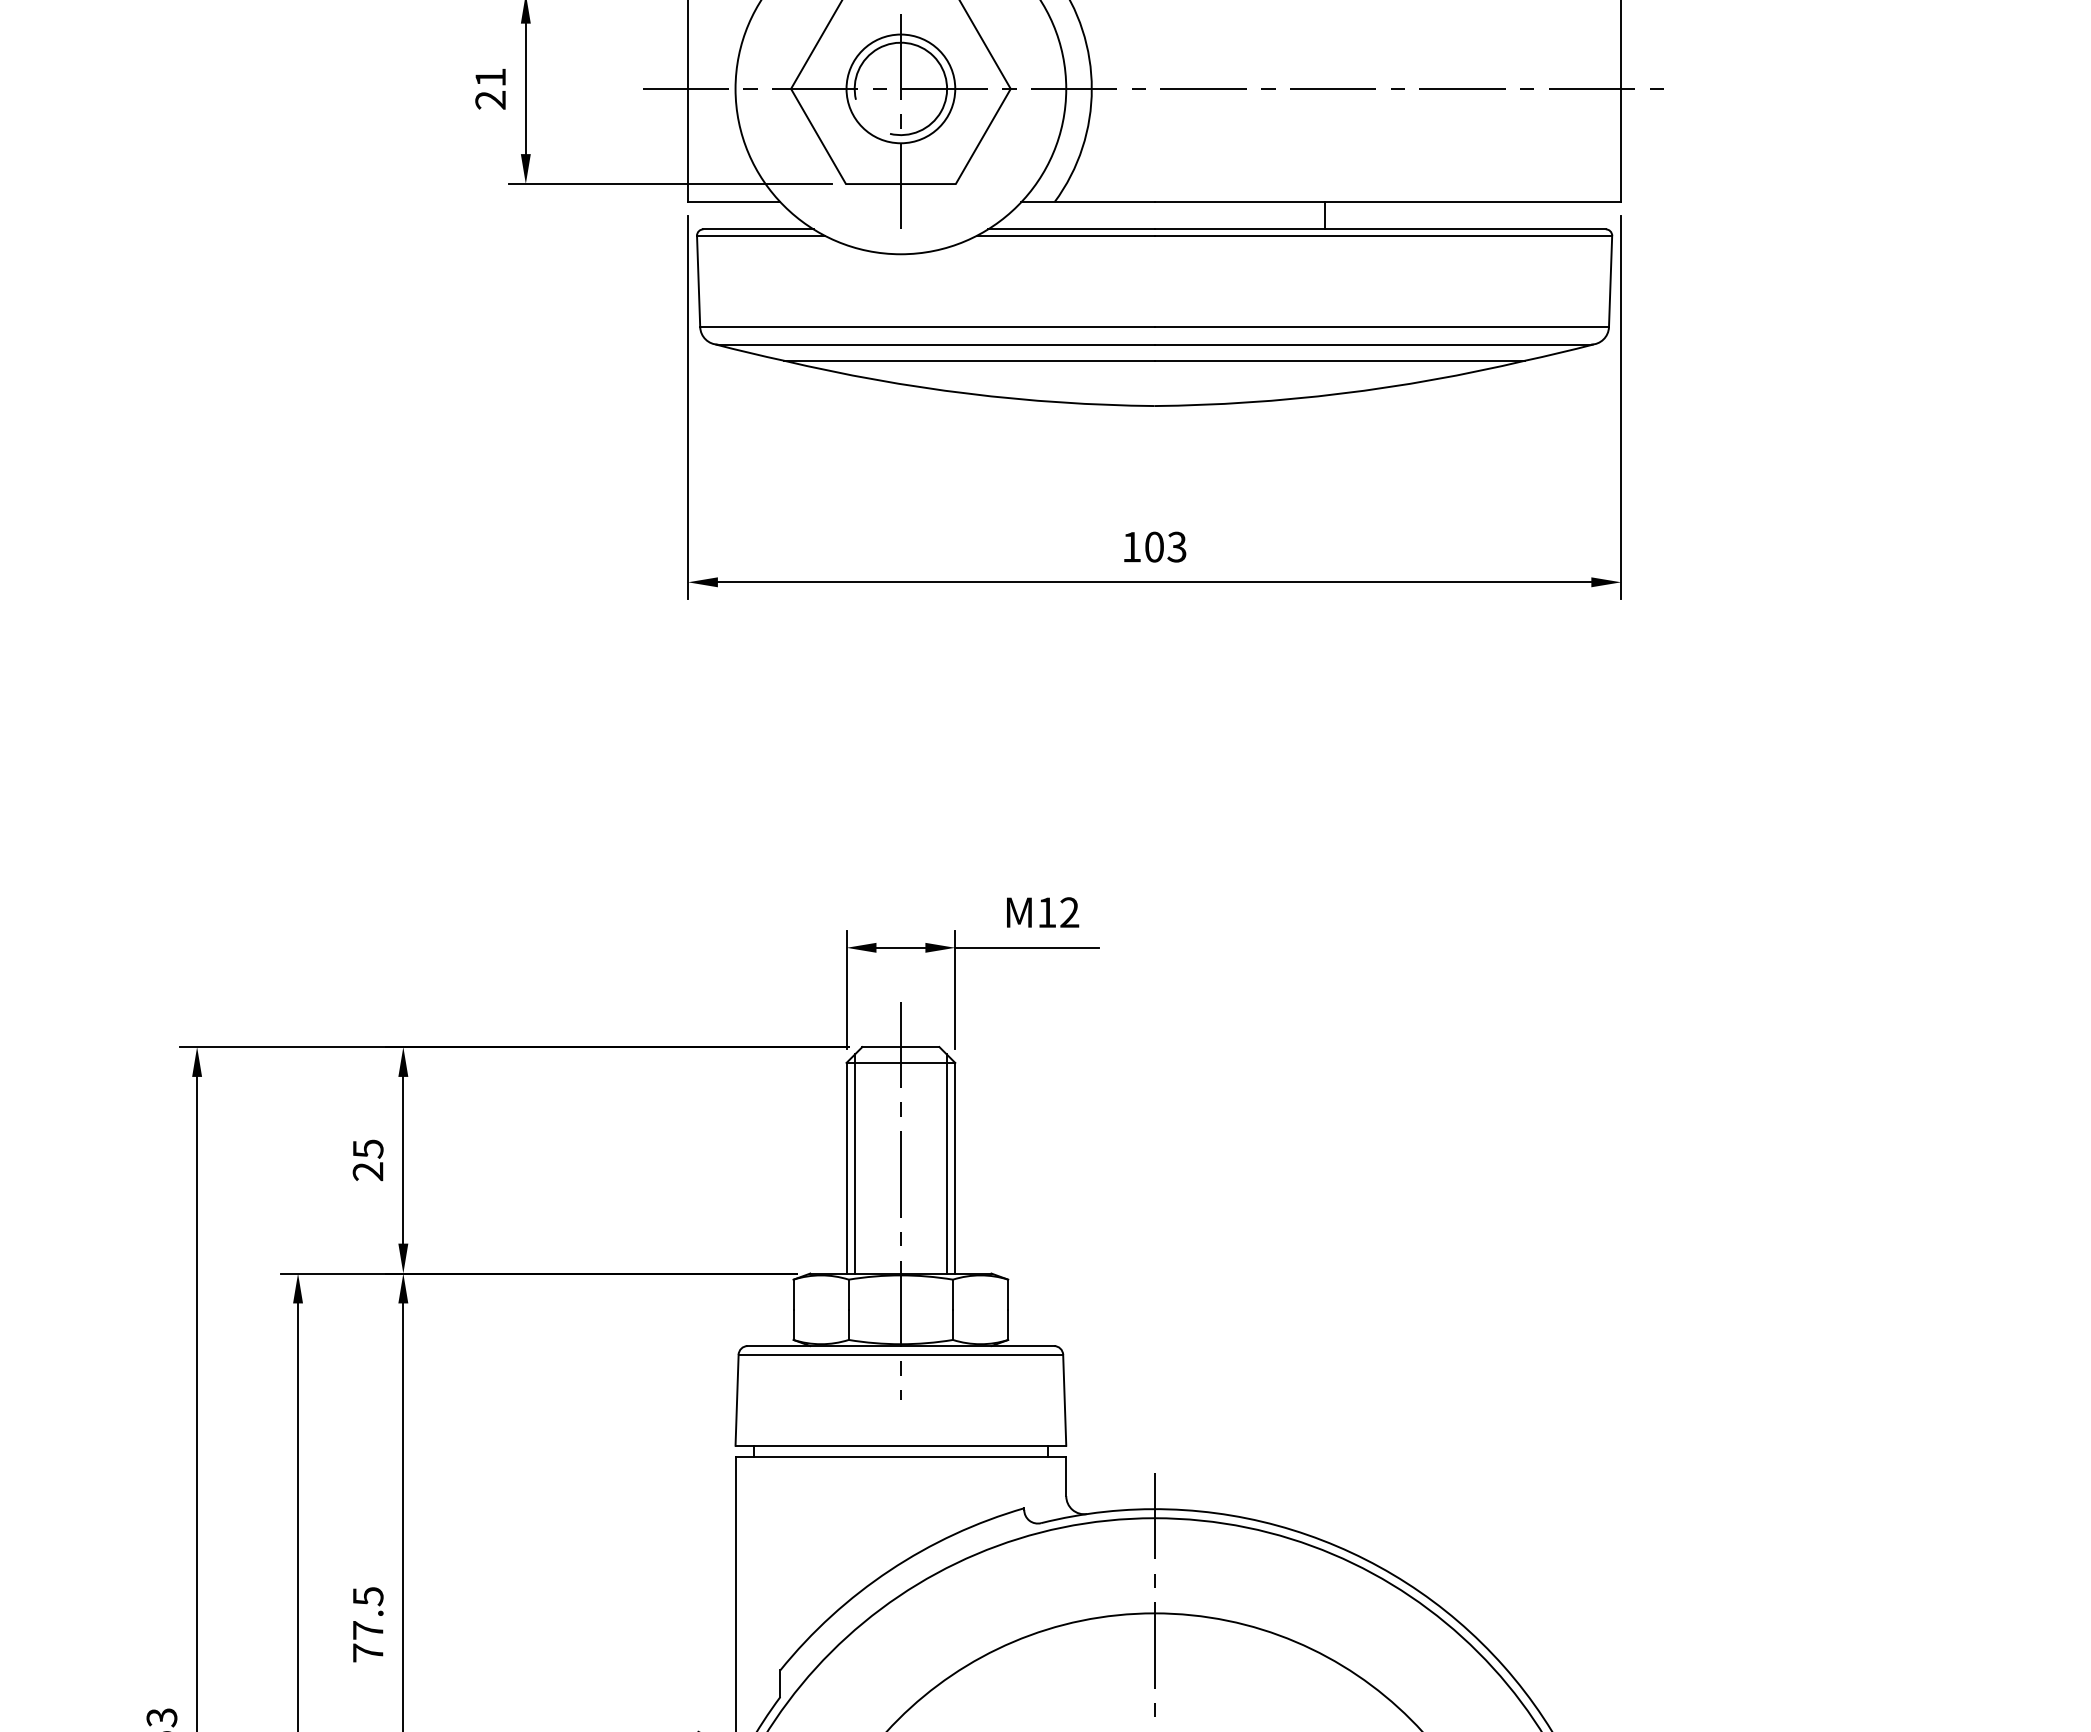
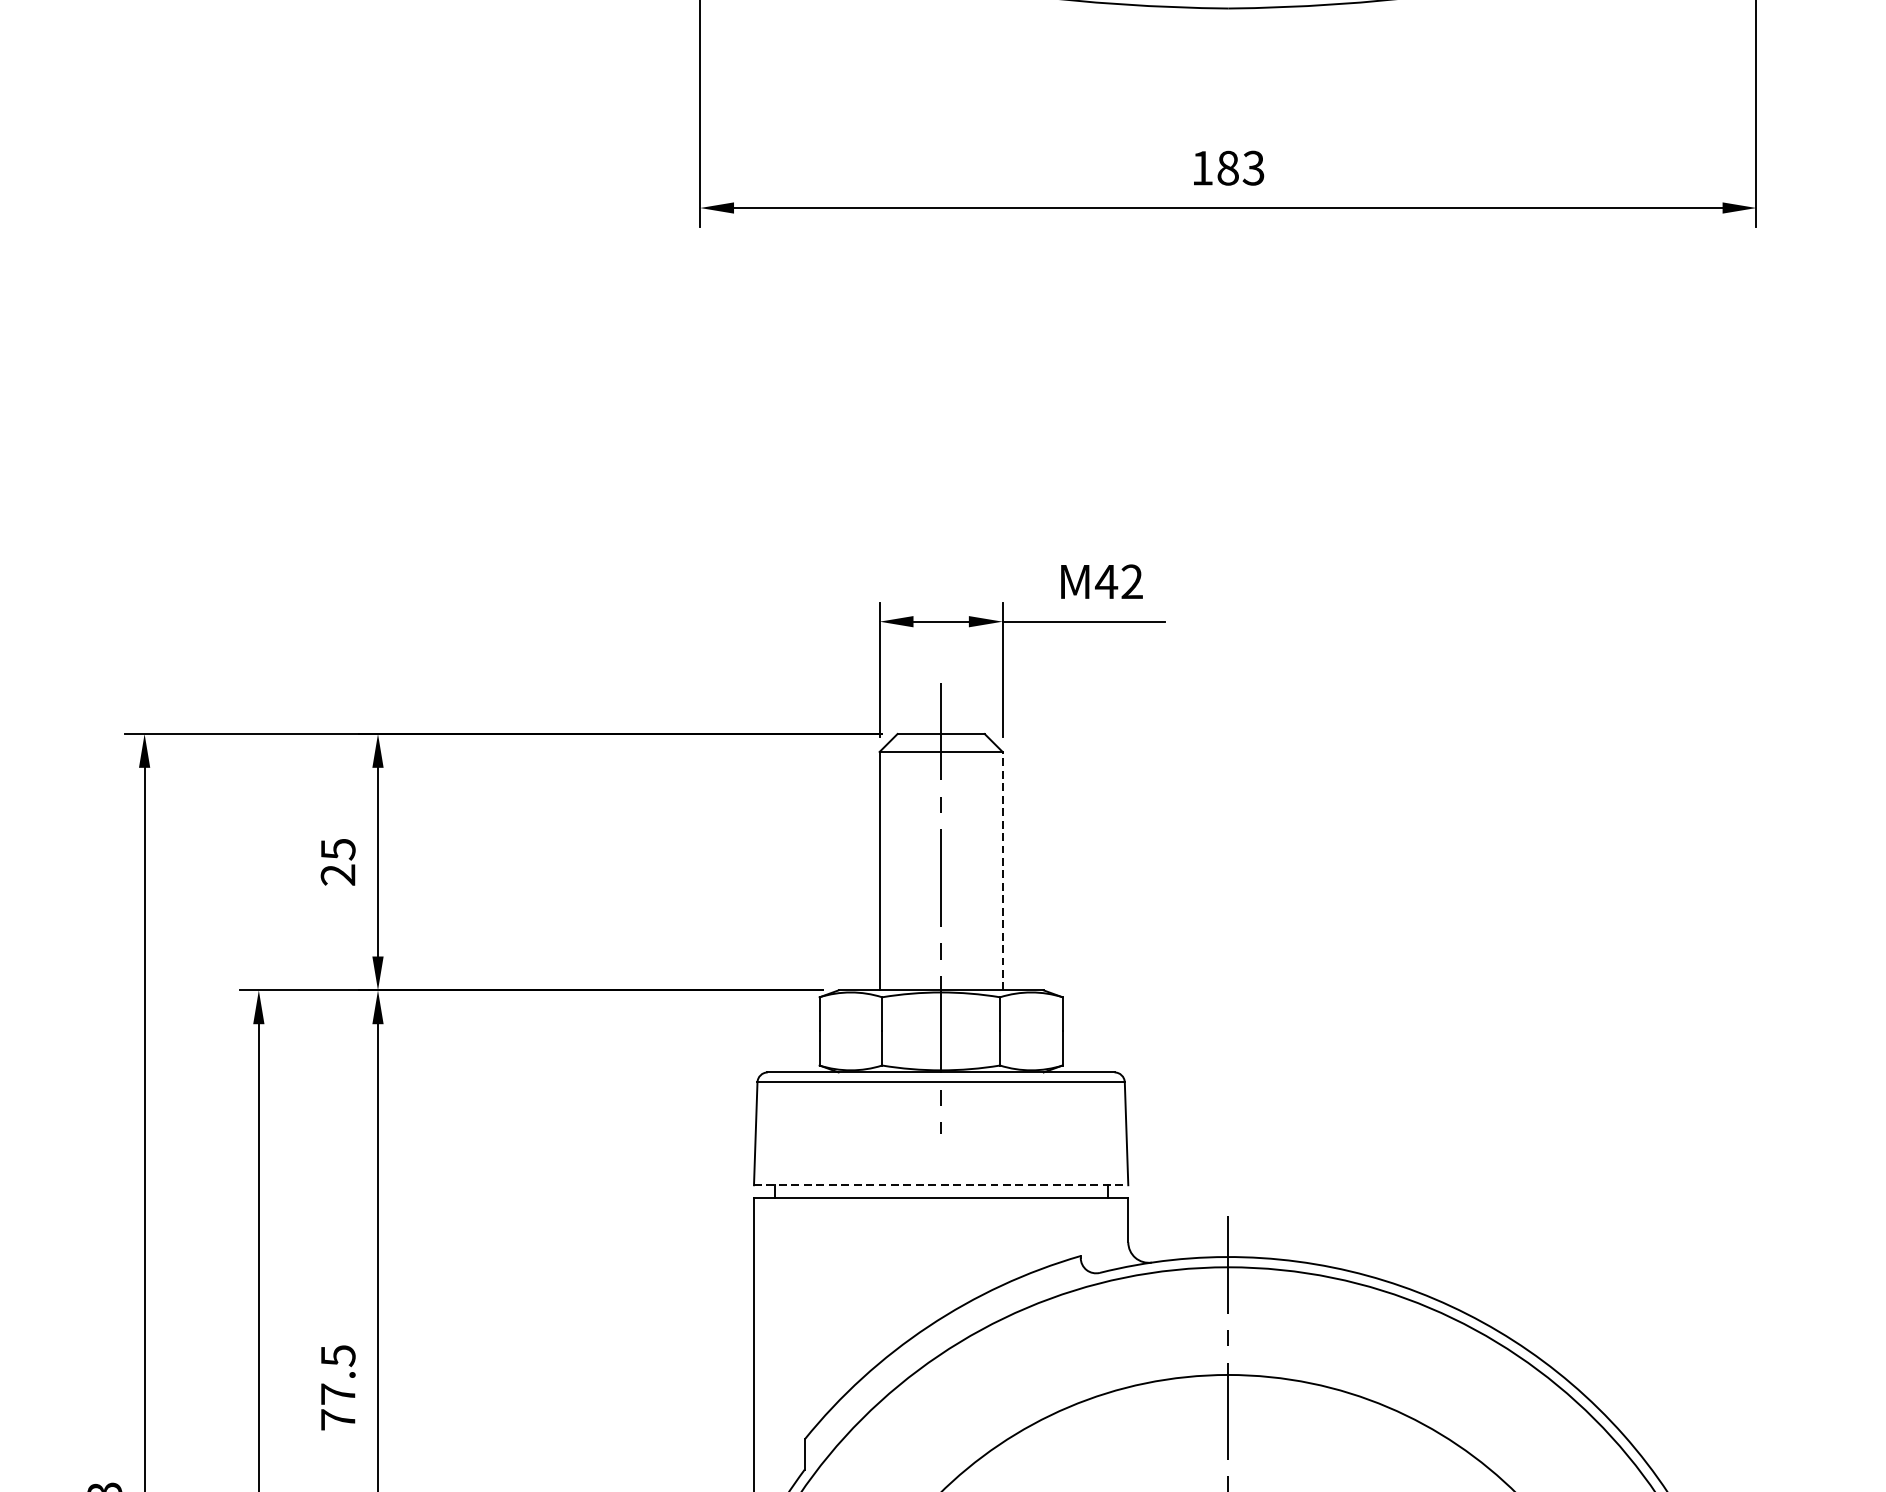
text: (1154, 547) -> (1228, 168), 103 -> 183
text: (1046, 912) -> (1105, 581), M12 -> M42
line: (855, 1163) -> (889, 865), removed
line: (946, 1163) -> (992, 865), removed
line: (955, 1167) -> (1002, 870), solid -> dashed
line: (901, 1445) -> (941, 1184), solid -> dashed

